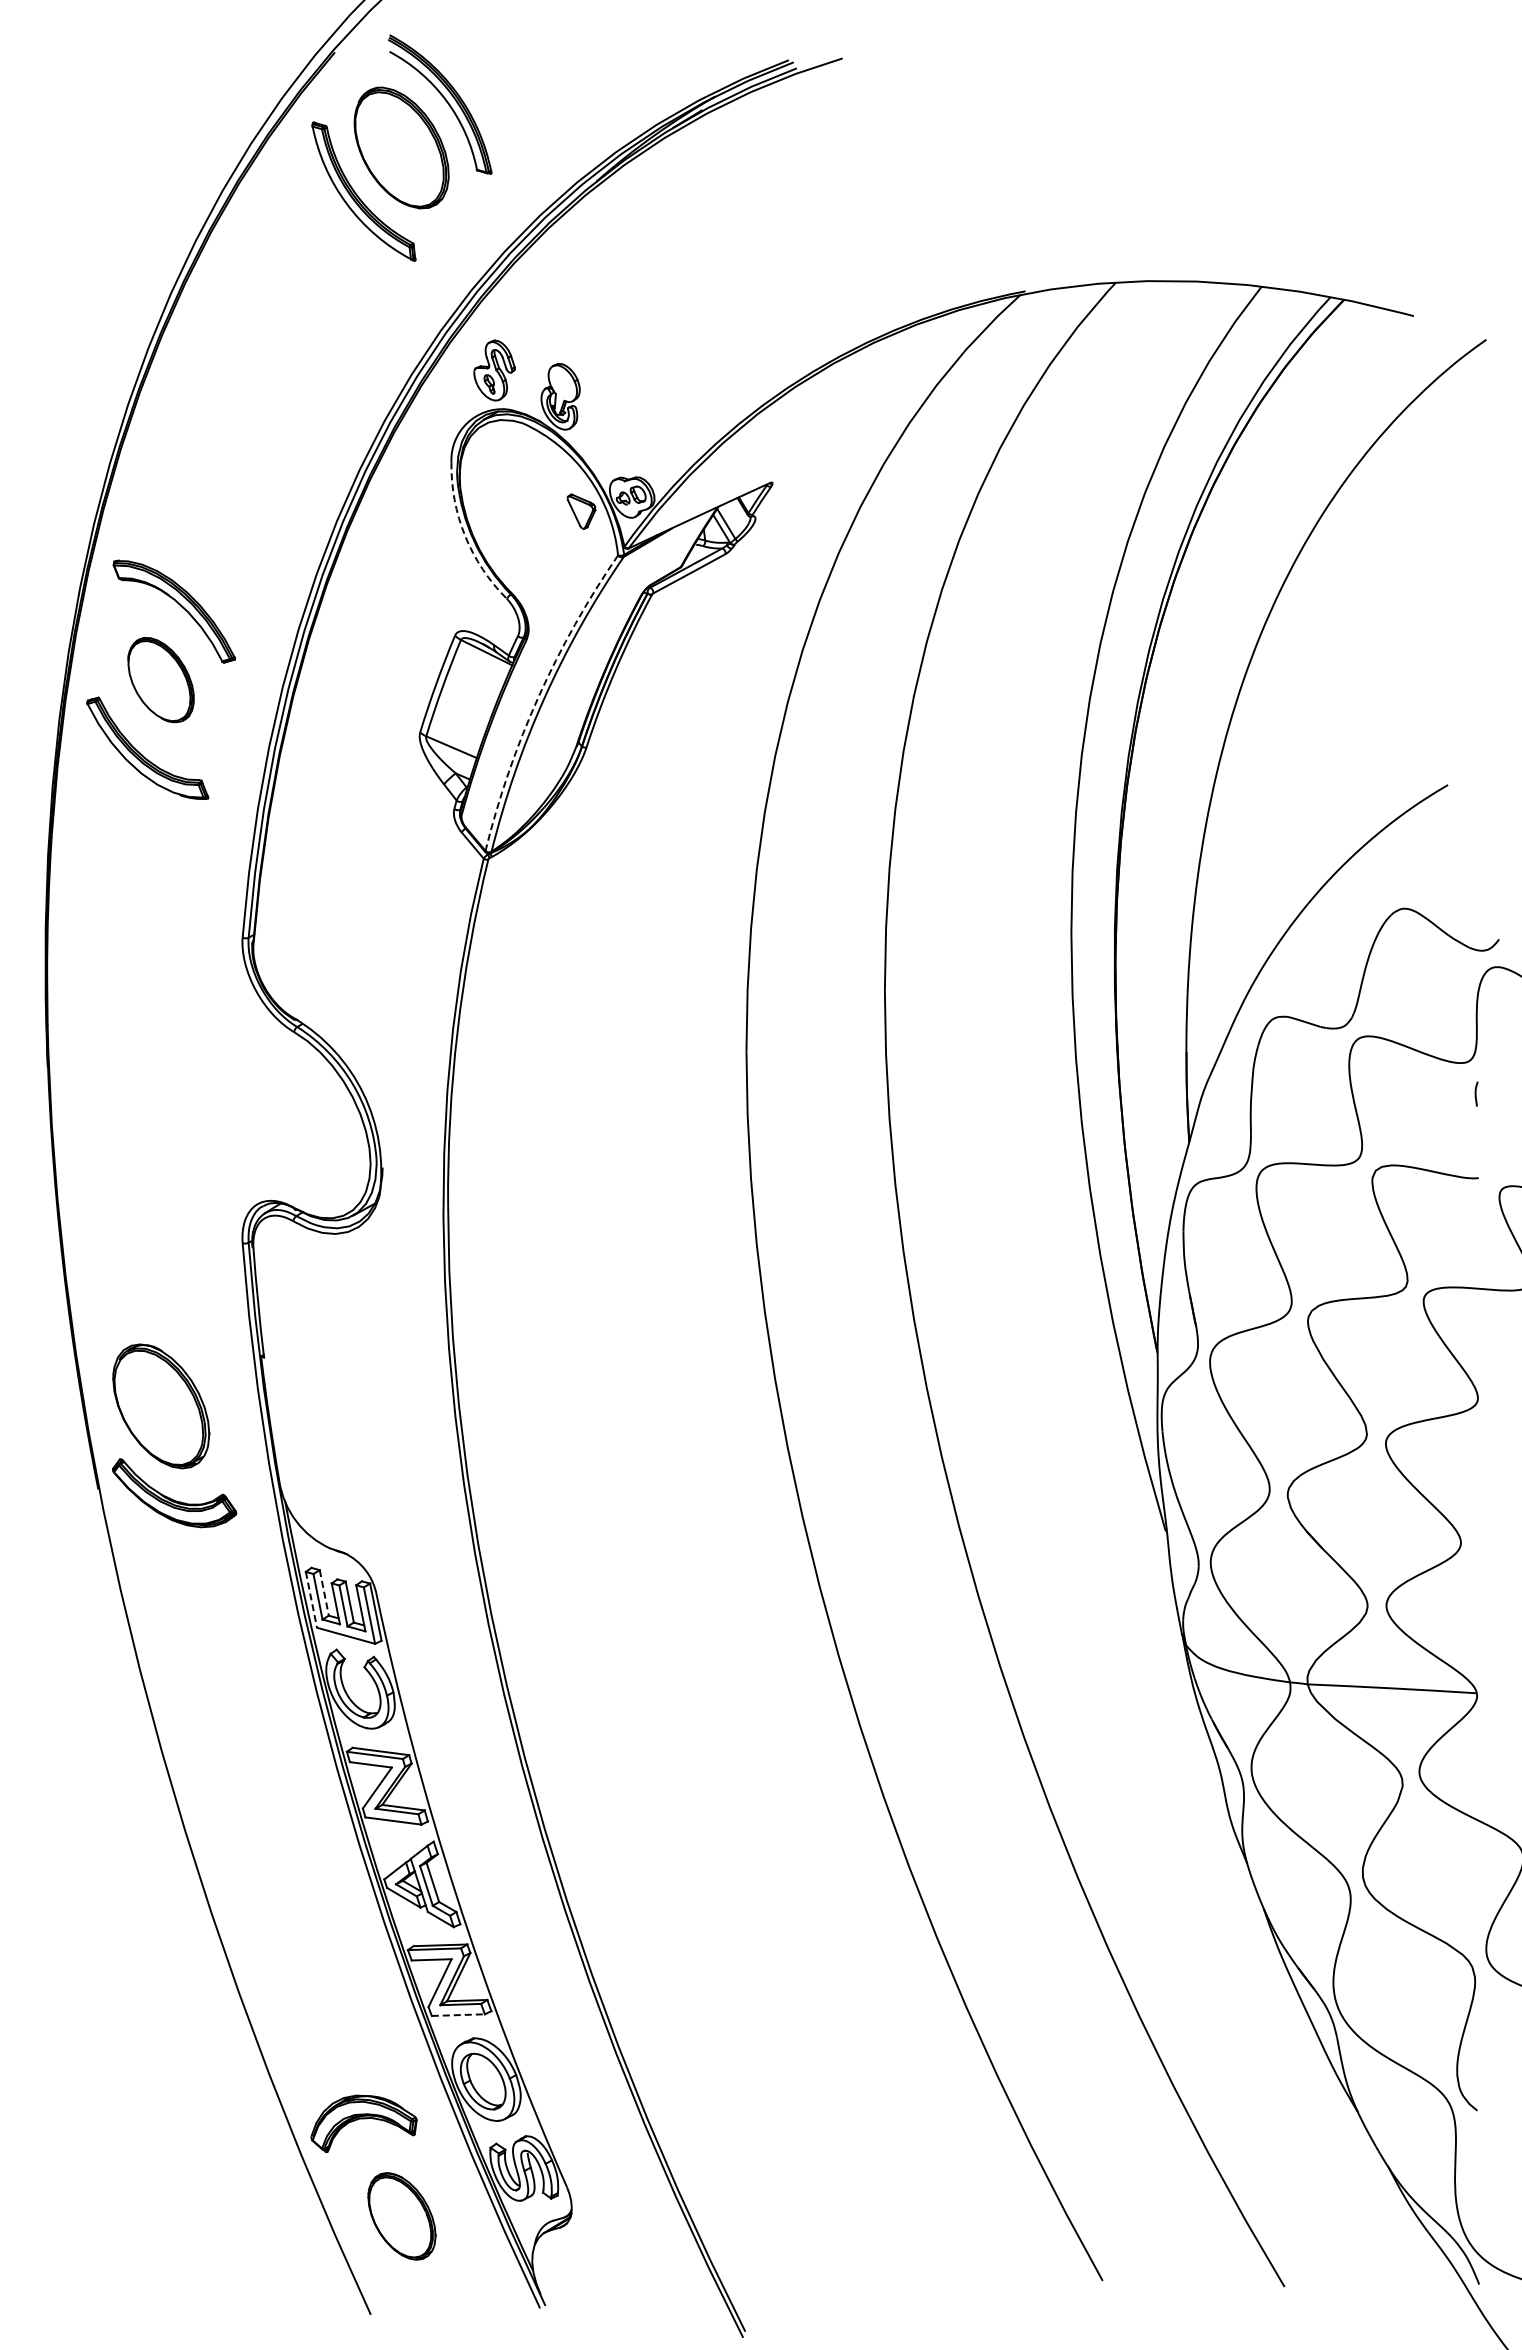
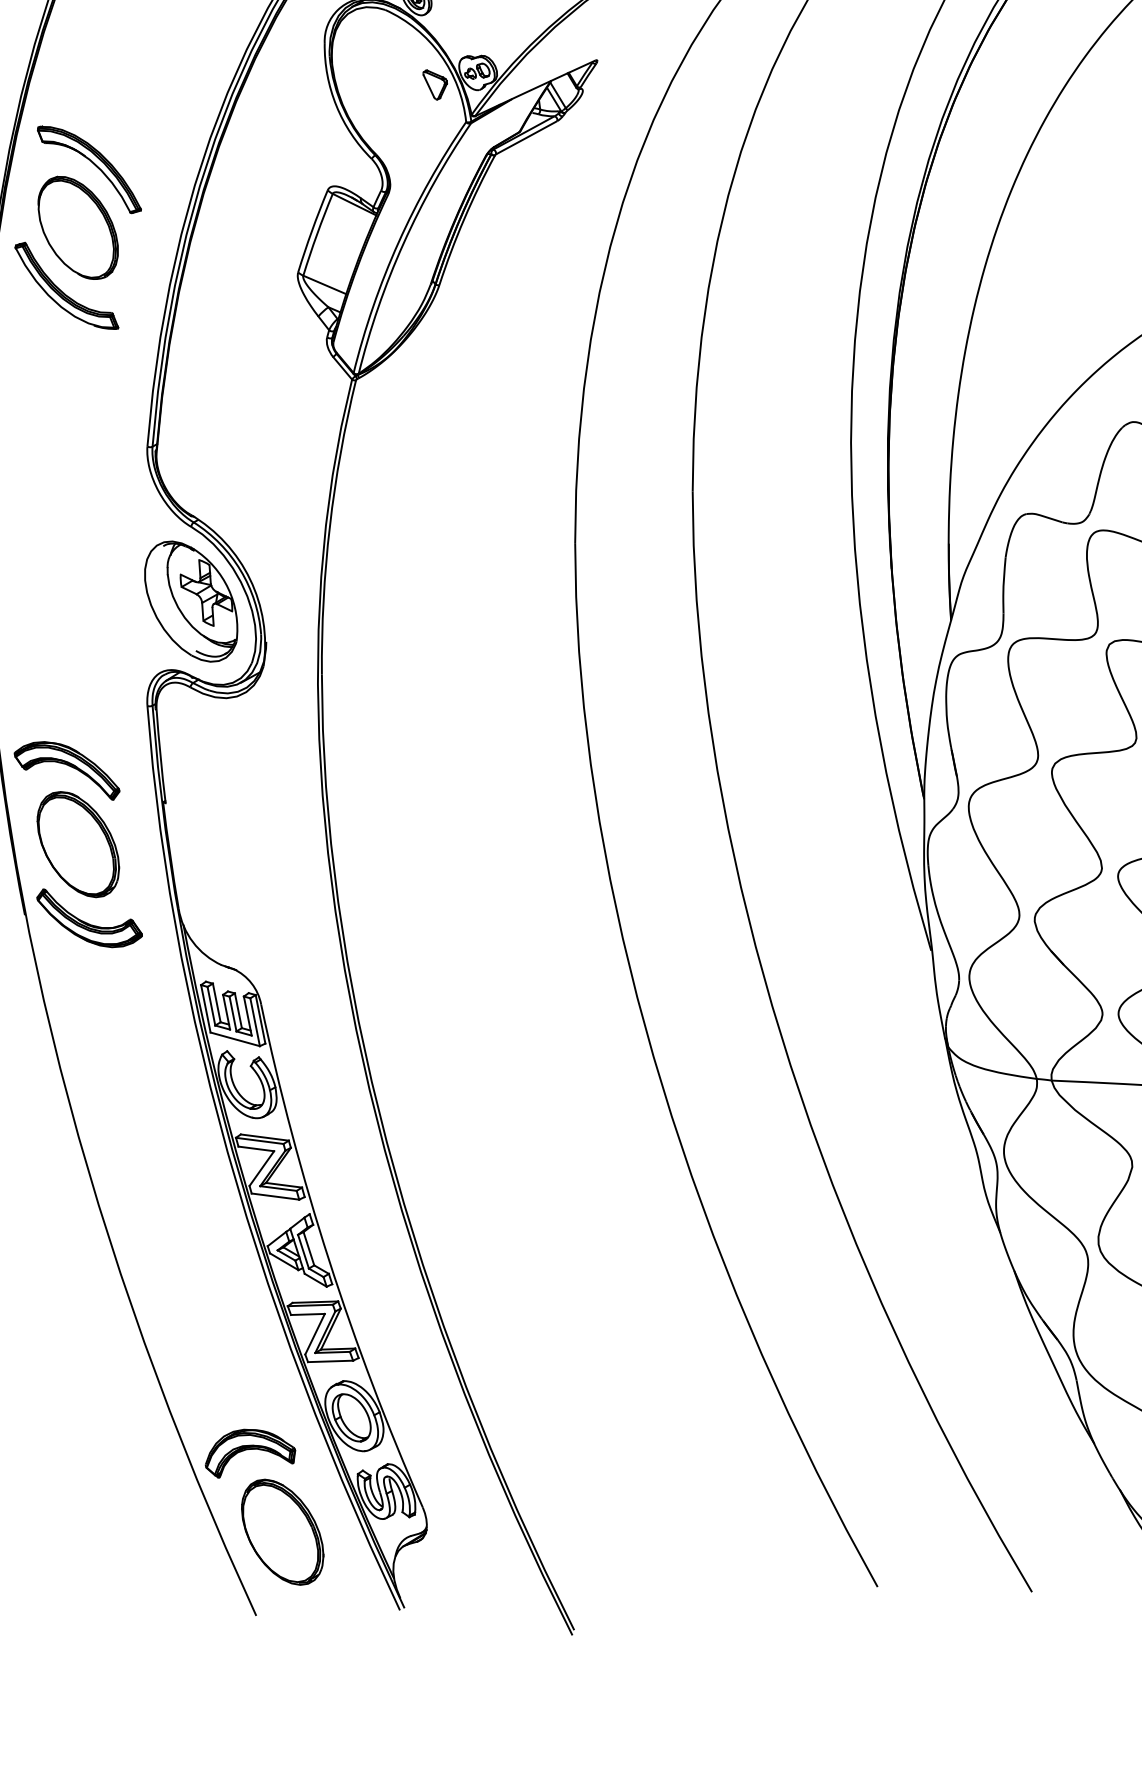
arc: (465, 536) -> (336, 106), dashed -> solid
part: (160, 679) -> (77, 227), size x1.43
arc: (538, 697) -> (398, 242), dashed -> solid
part: (294, 1119) -> (191, 601), added
part: (147, 1319) -> (66, 770), added
line: (324, 1593) -> (216, 1003), dashed -> solid
line: (311, 1600) -> (205, 1009), dashed -> solid
line: (458, 2015) -> (330, 1361), dashed -> solid
part: (401, 2216) -> (282, 1532), size x1.43

